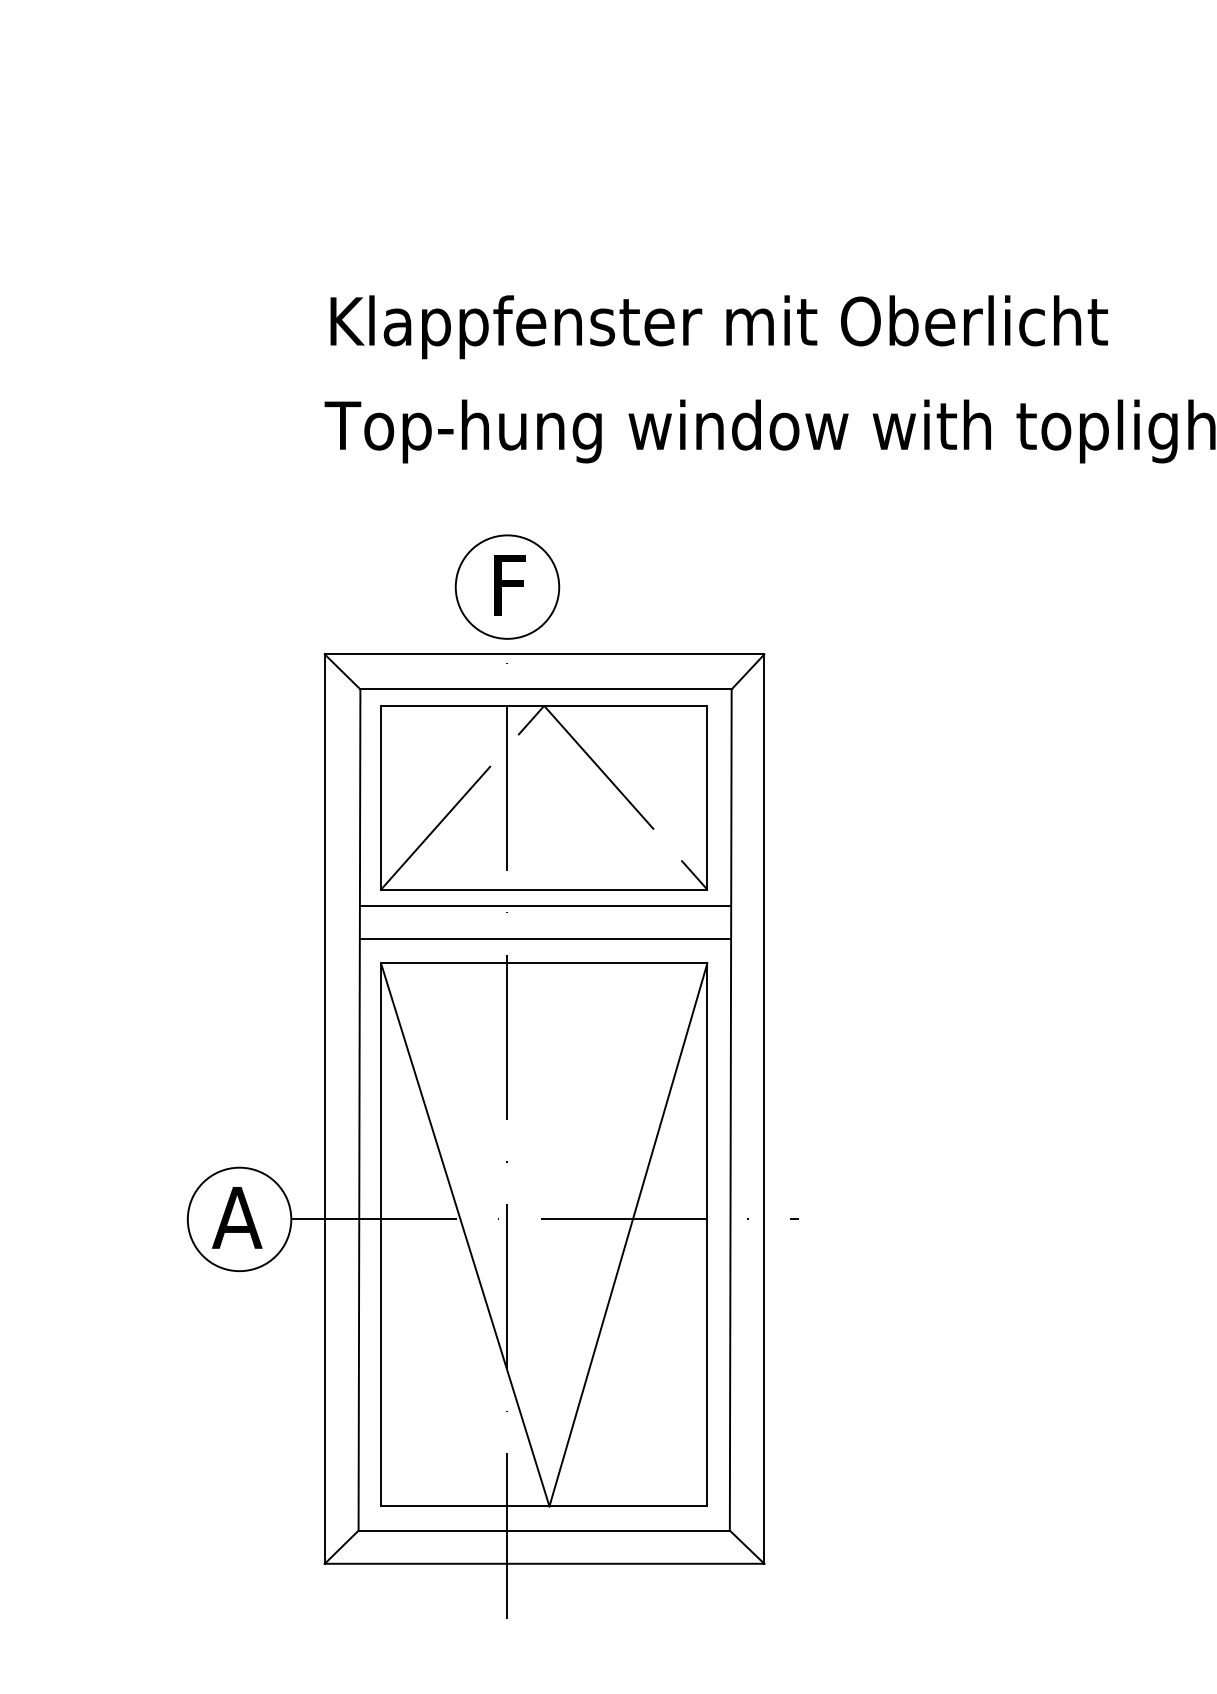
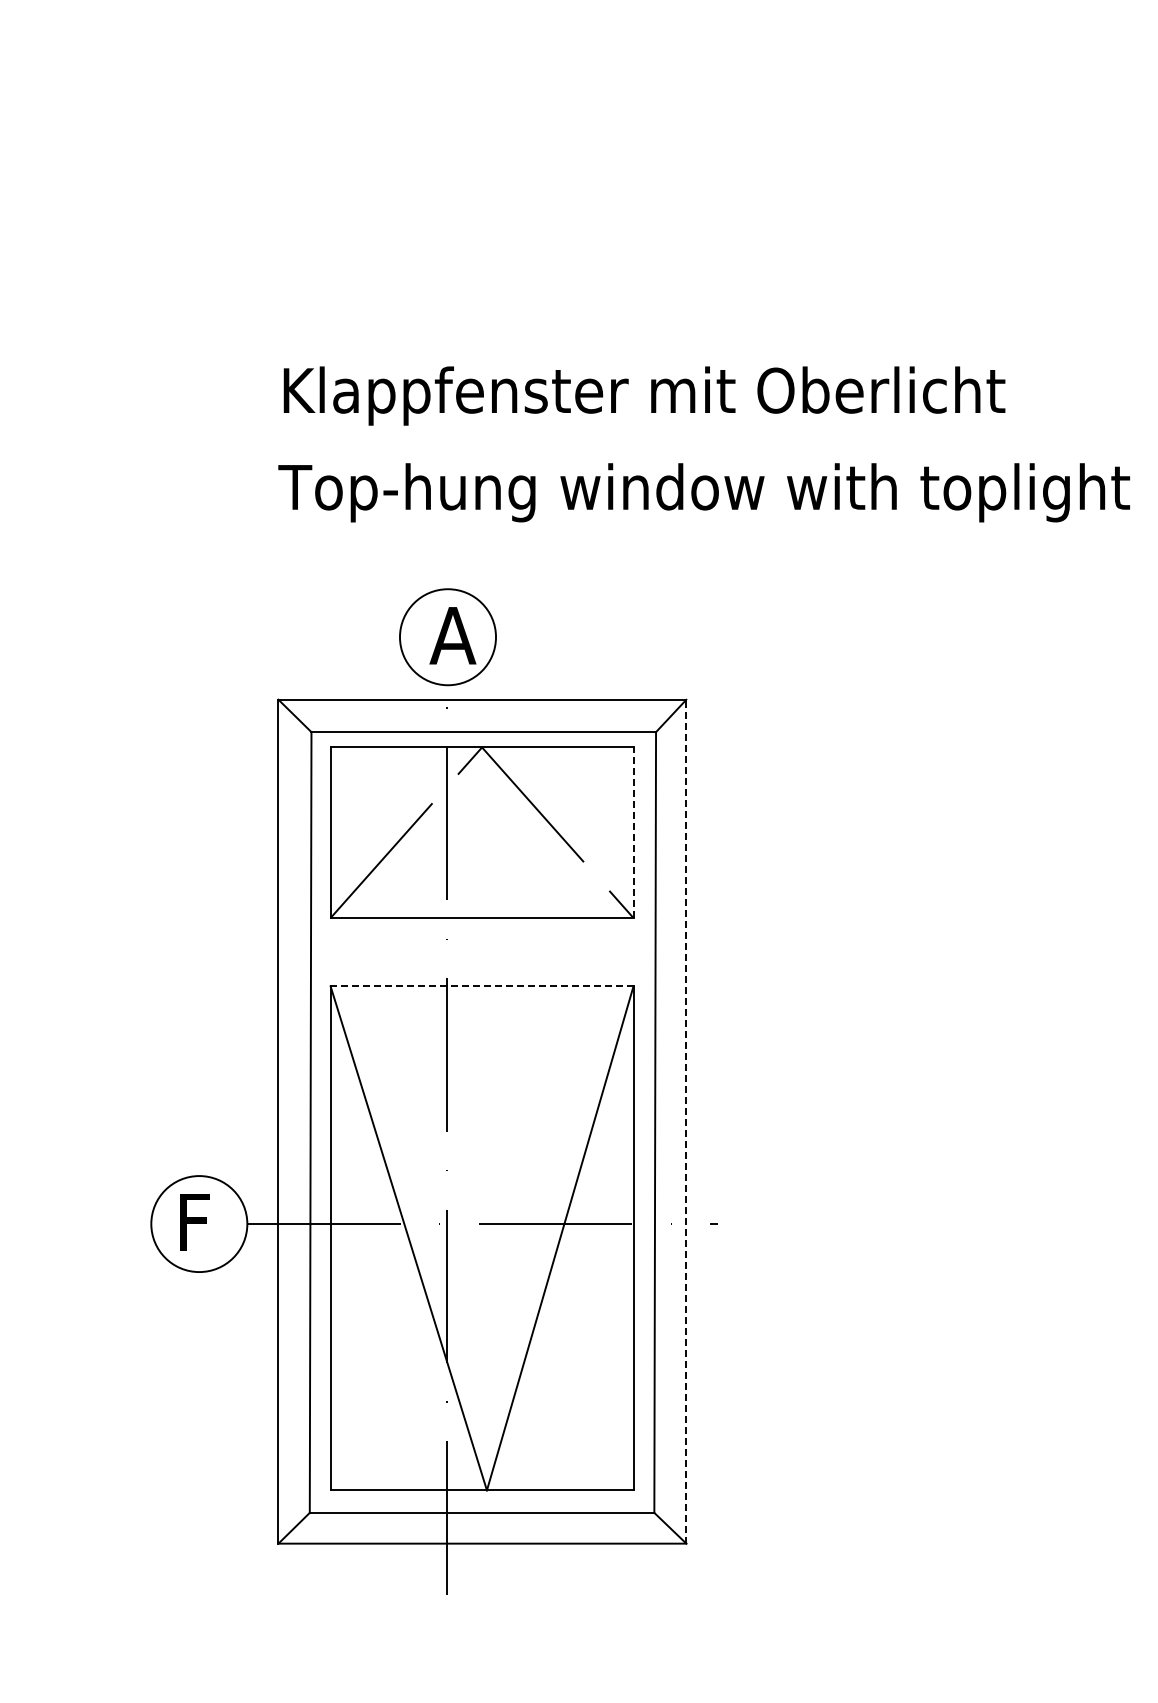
text: (512, 585) -> (452, 635), F -> A
line: (707, 797) -> (633, 832), solid -> dashed
line: (545, 906) -> (483, 933), removed
line: (545, 938) -> (483, 963), removed
line: (543, 963) -> (481, 986), solid -> dashed
line: (764, 1108) -> (686, 1121), solid -> dashed
text: (236, 1217) -> (196, 1222), A -> F

